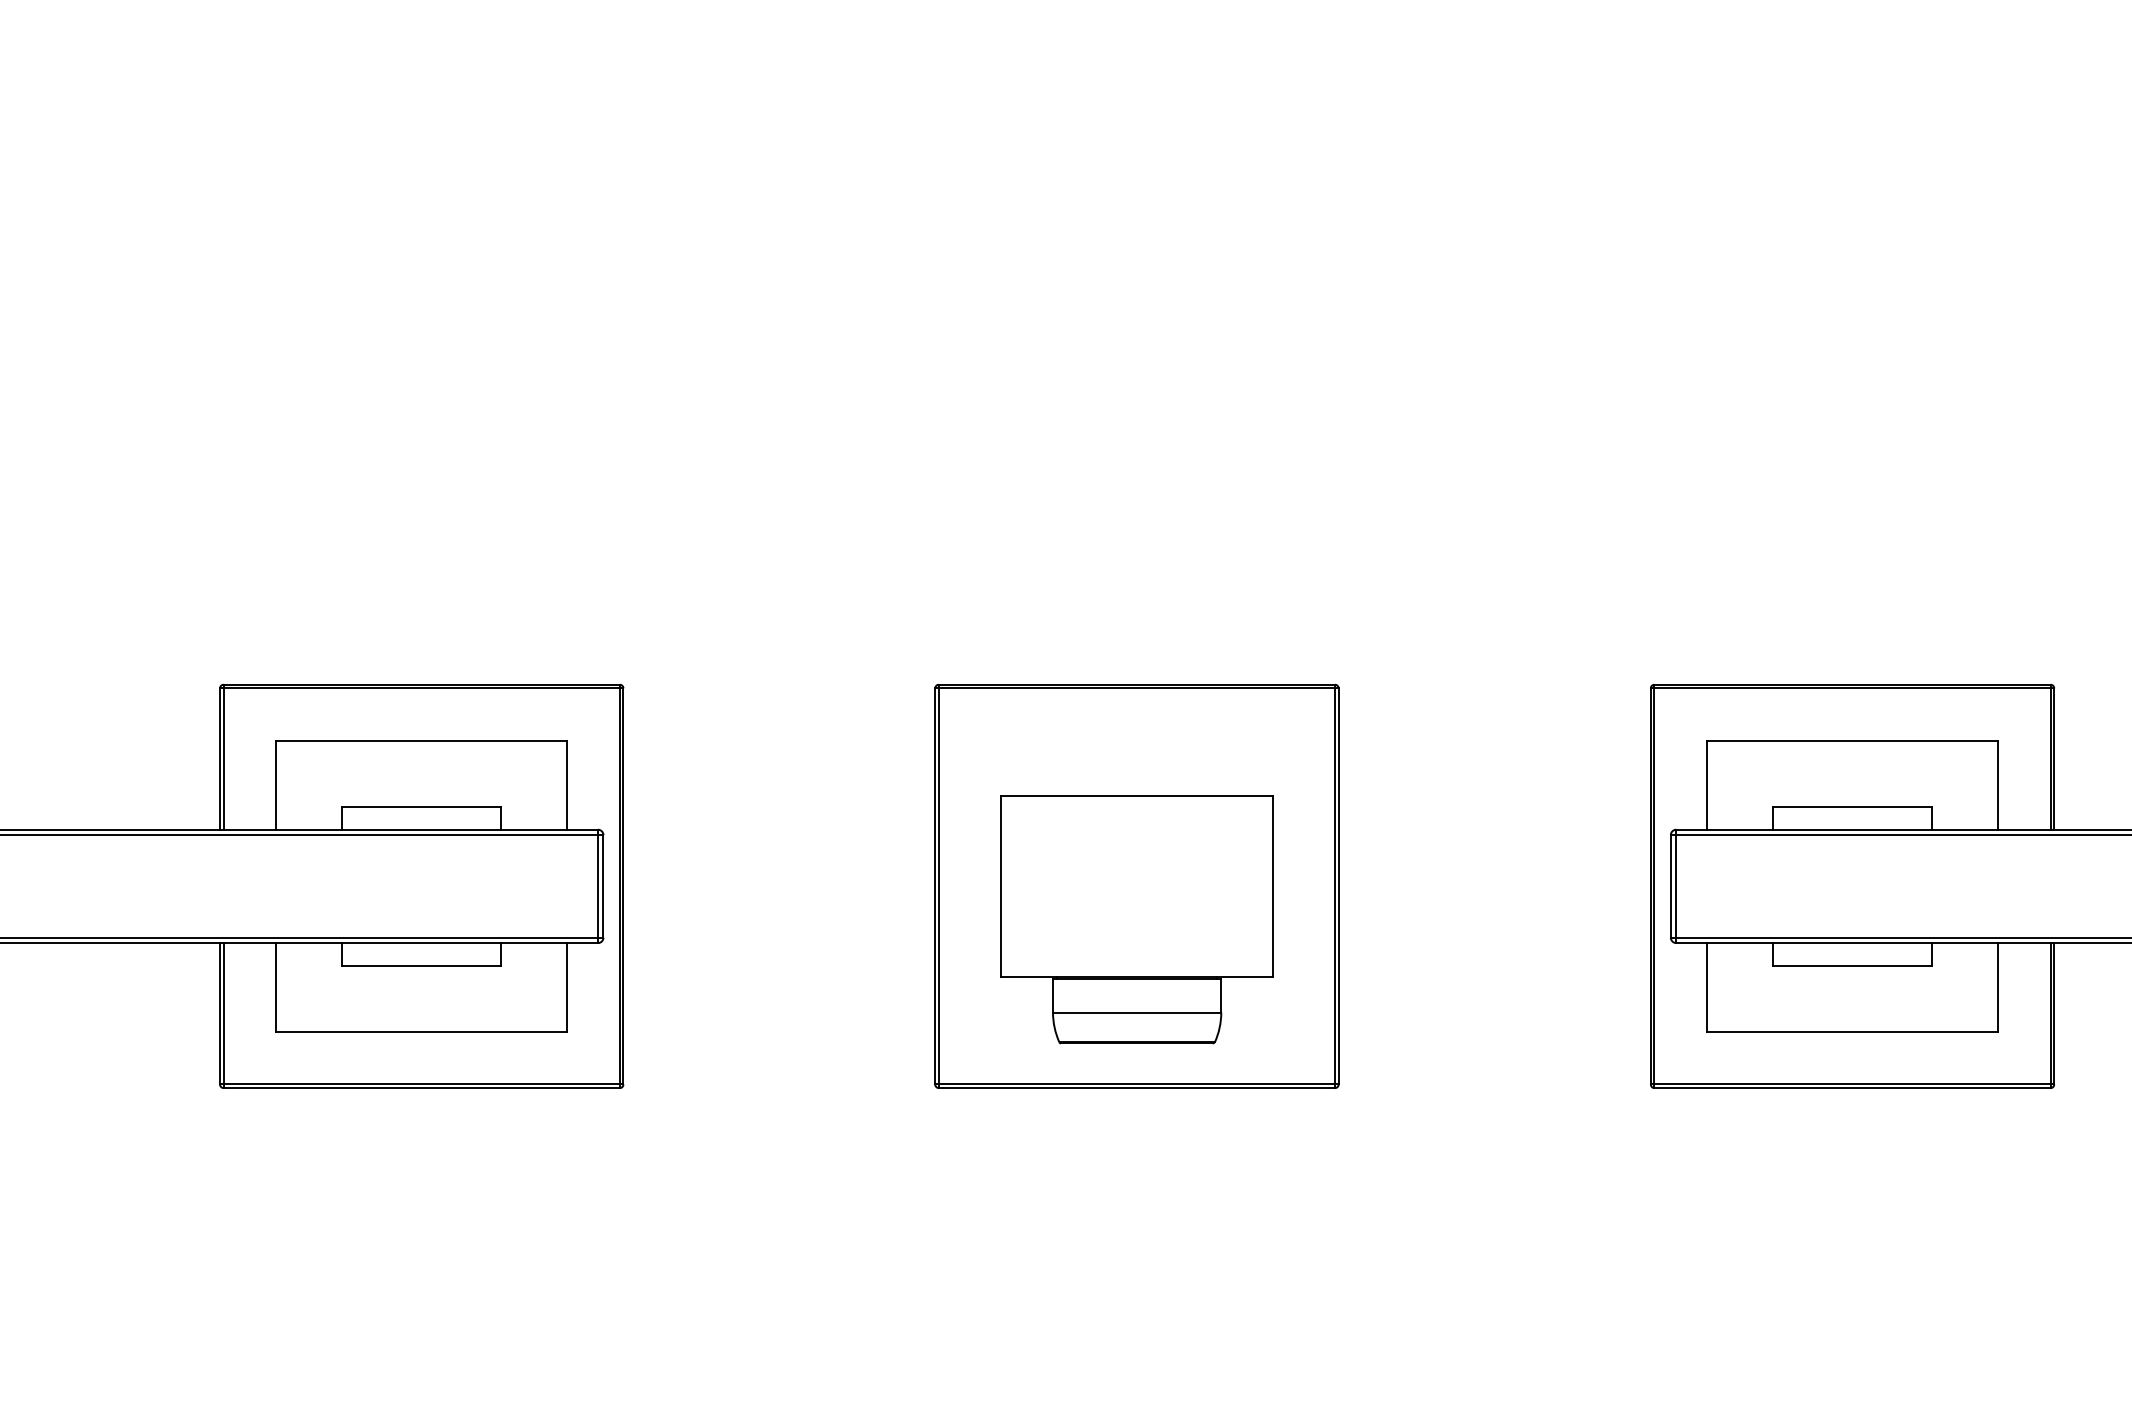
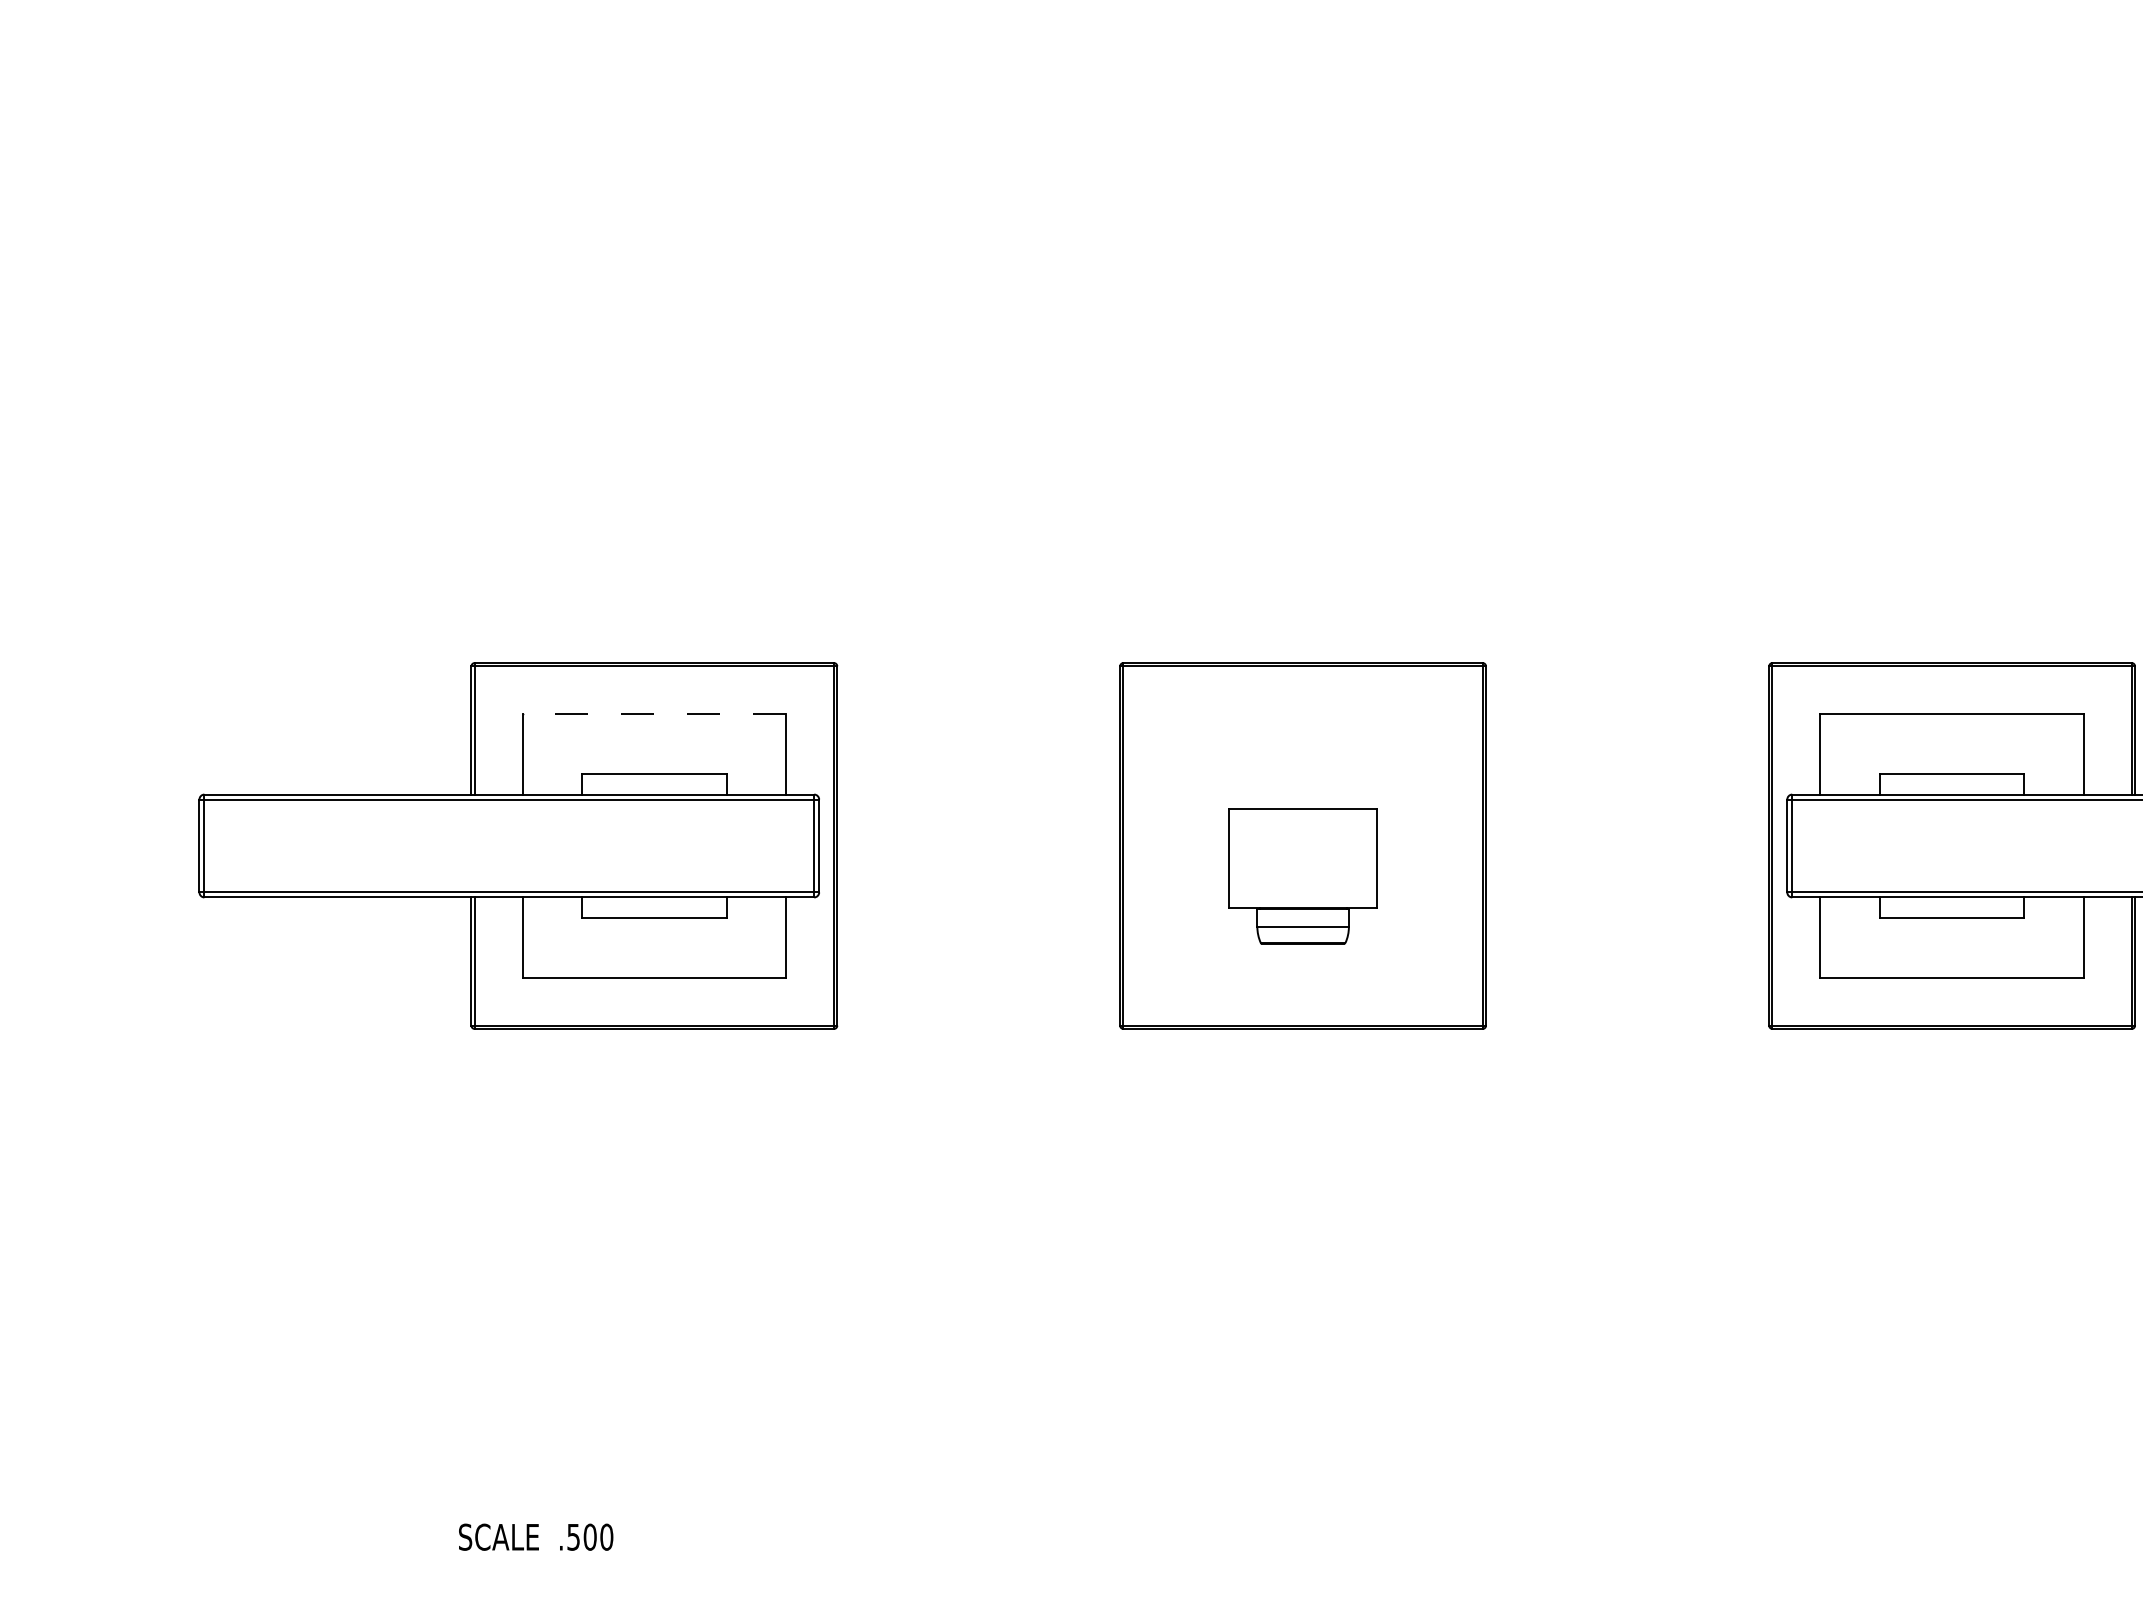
line: (421, 741) -> (654, 714), solid -> dashed
part: (1136, 920) -> (1302, 876), size x0.6

